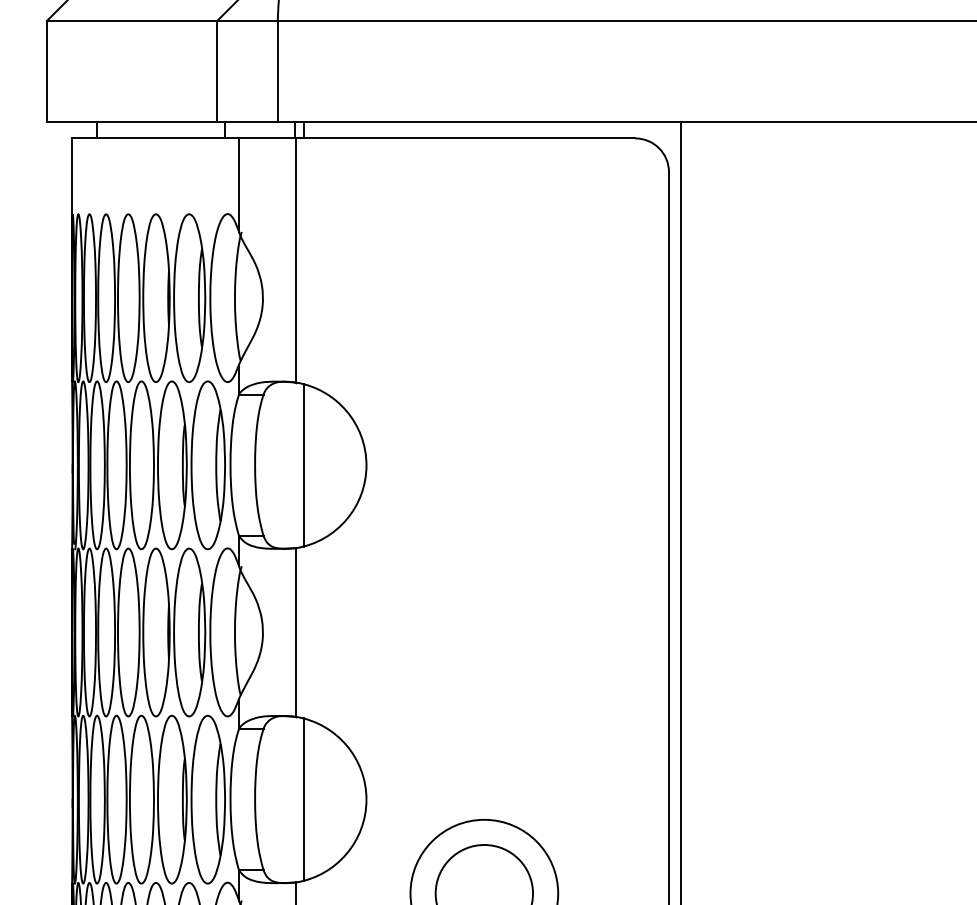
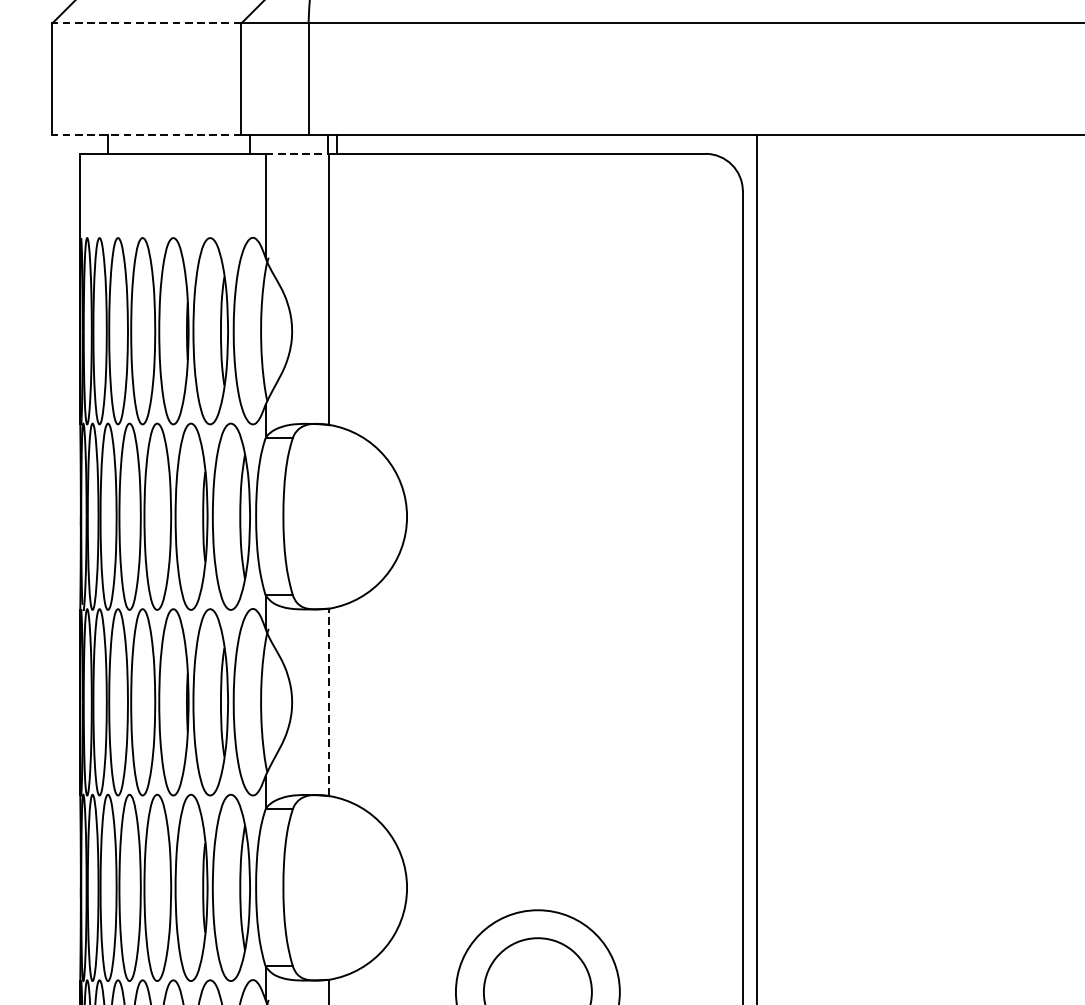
line: (131, 20) -> (146, 22), solid -> dashed
line: (131, 121) -> (146, 135), solid -> dashed
line: (267, 138) -> (297, 153), solid -> dashed
line: (303, 465) -> (337, 516), removed
line: (296, 632) -> (329, 702), solid -> dashed
line: (303, 799) -> (337, 887), removed

